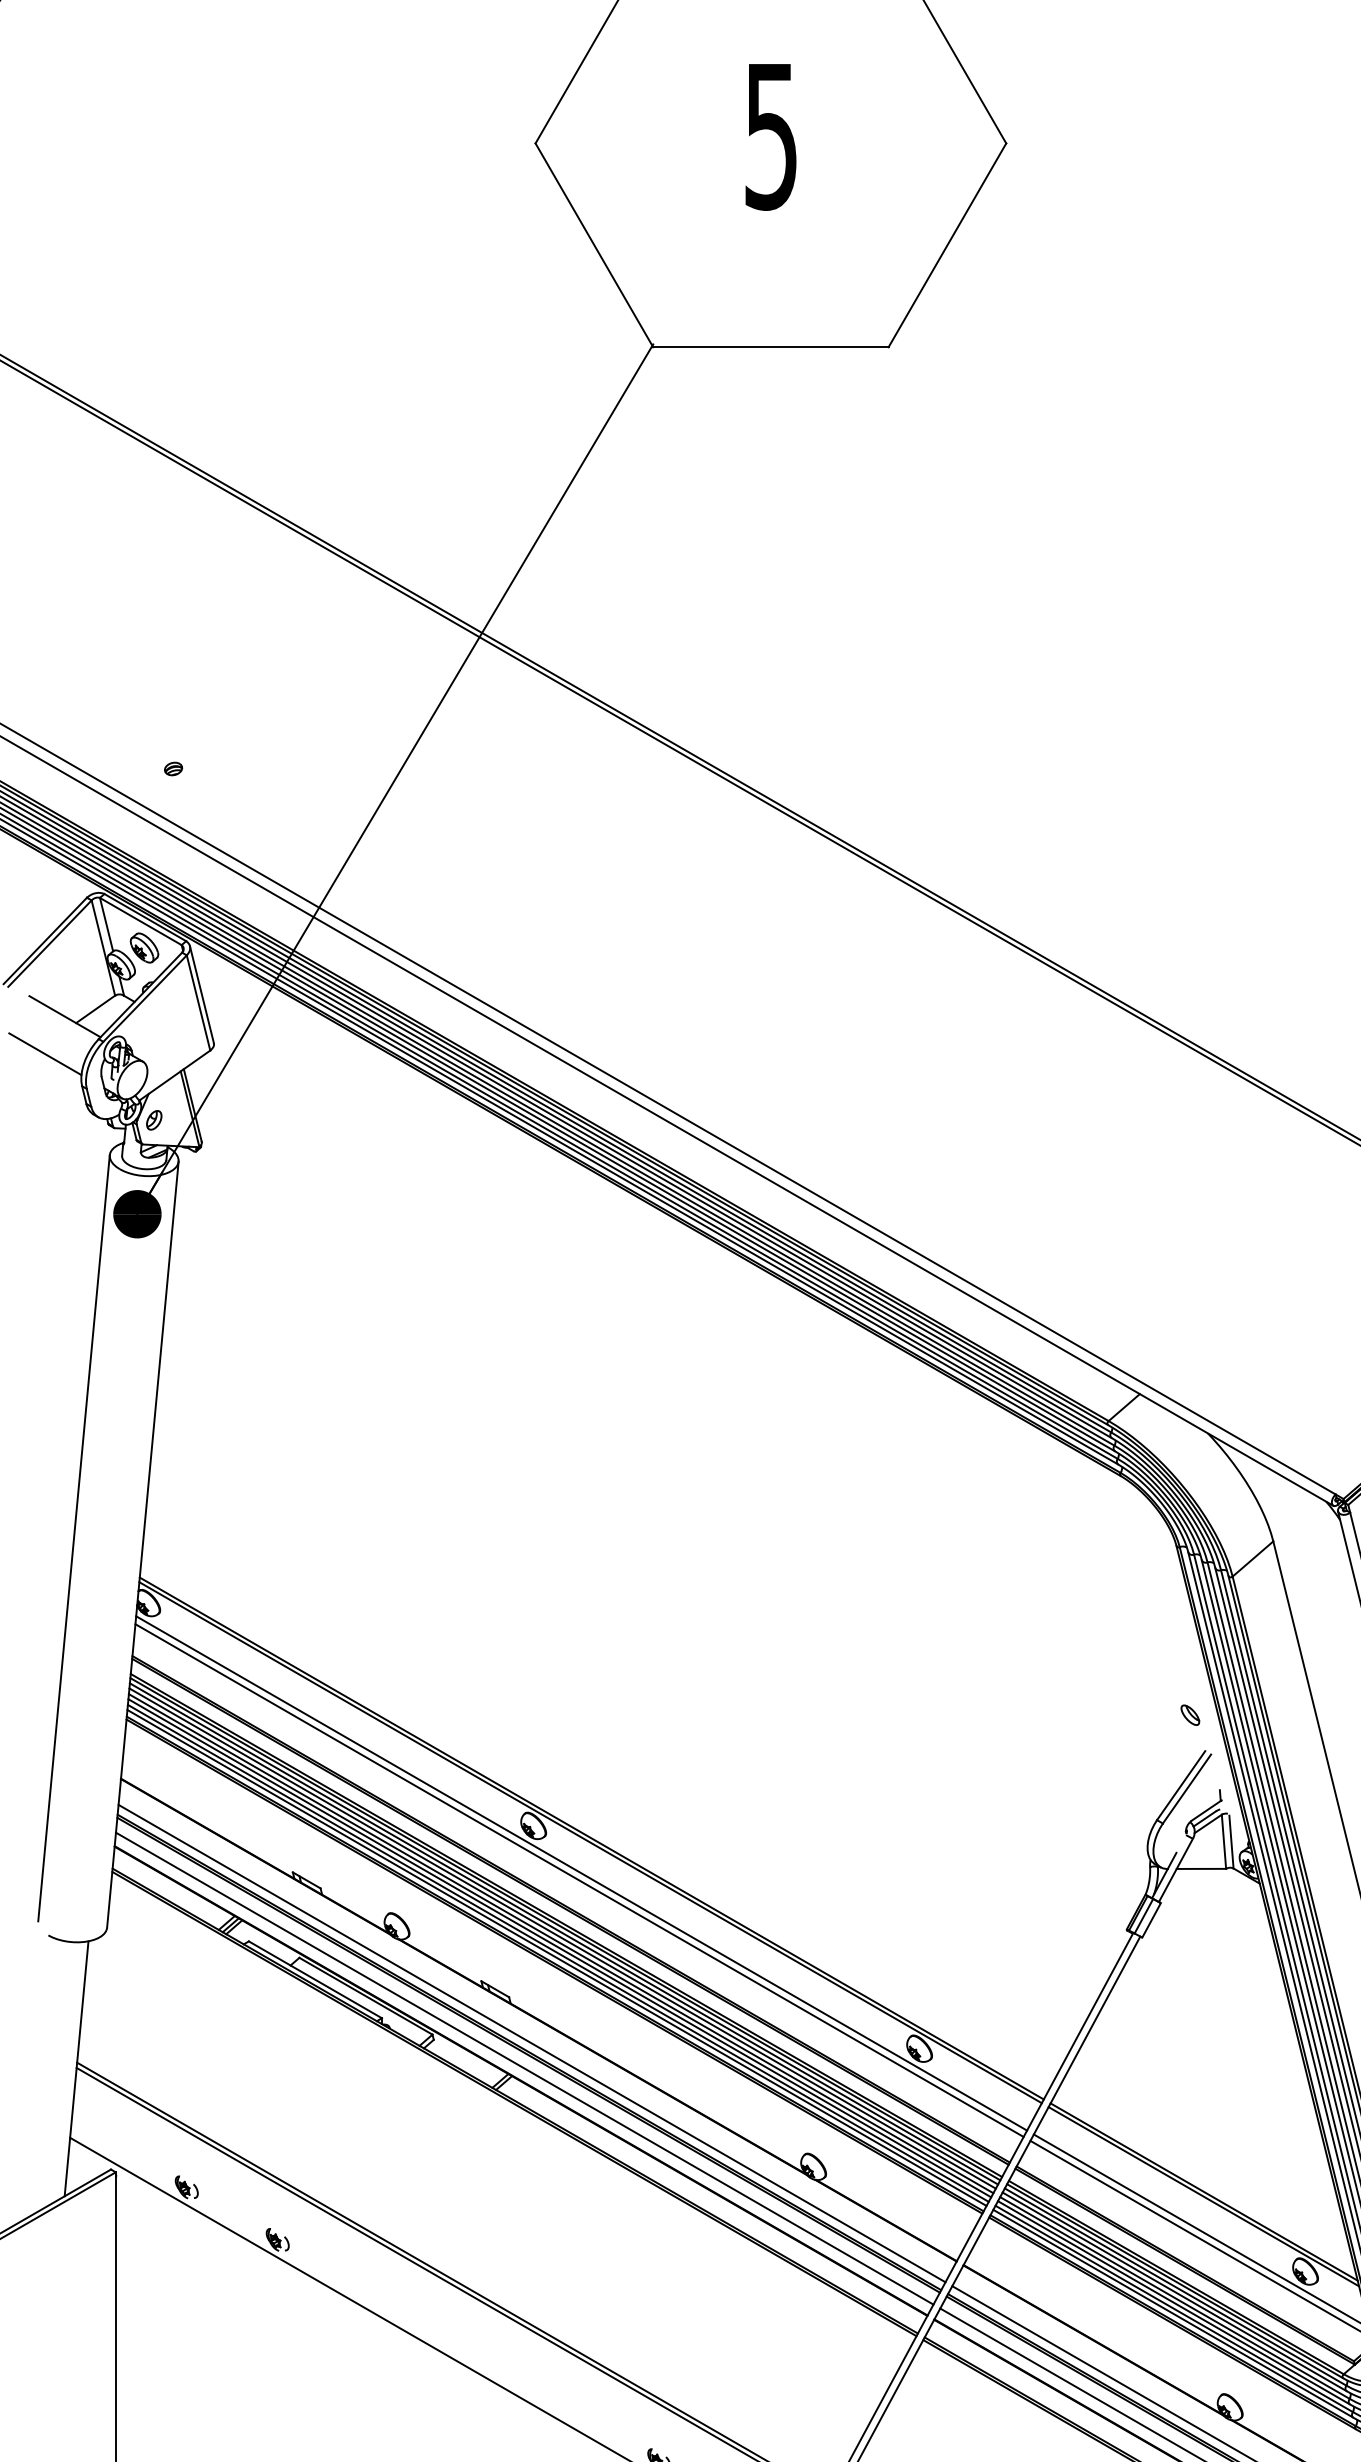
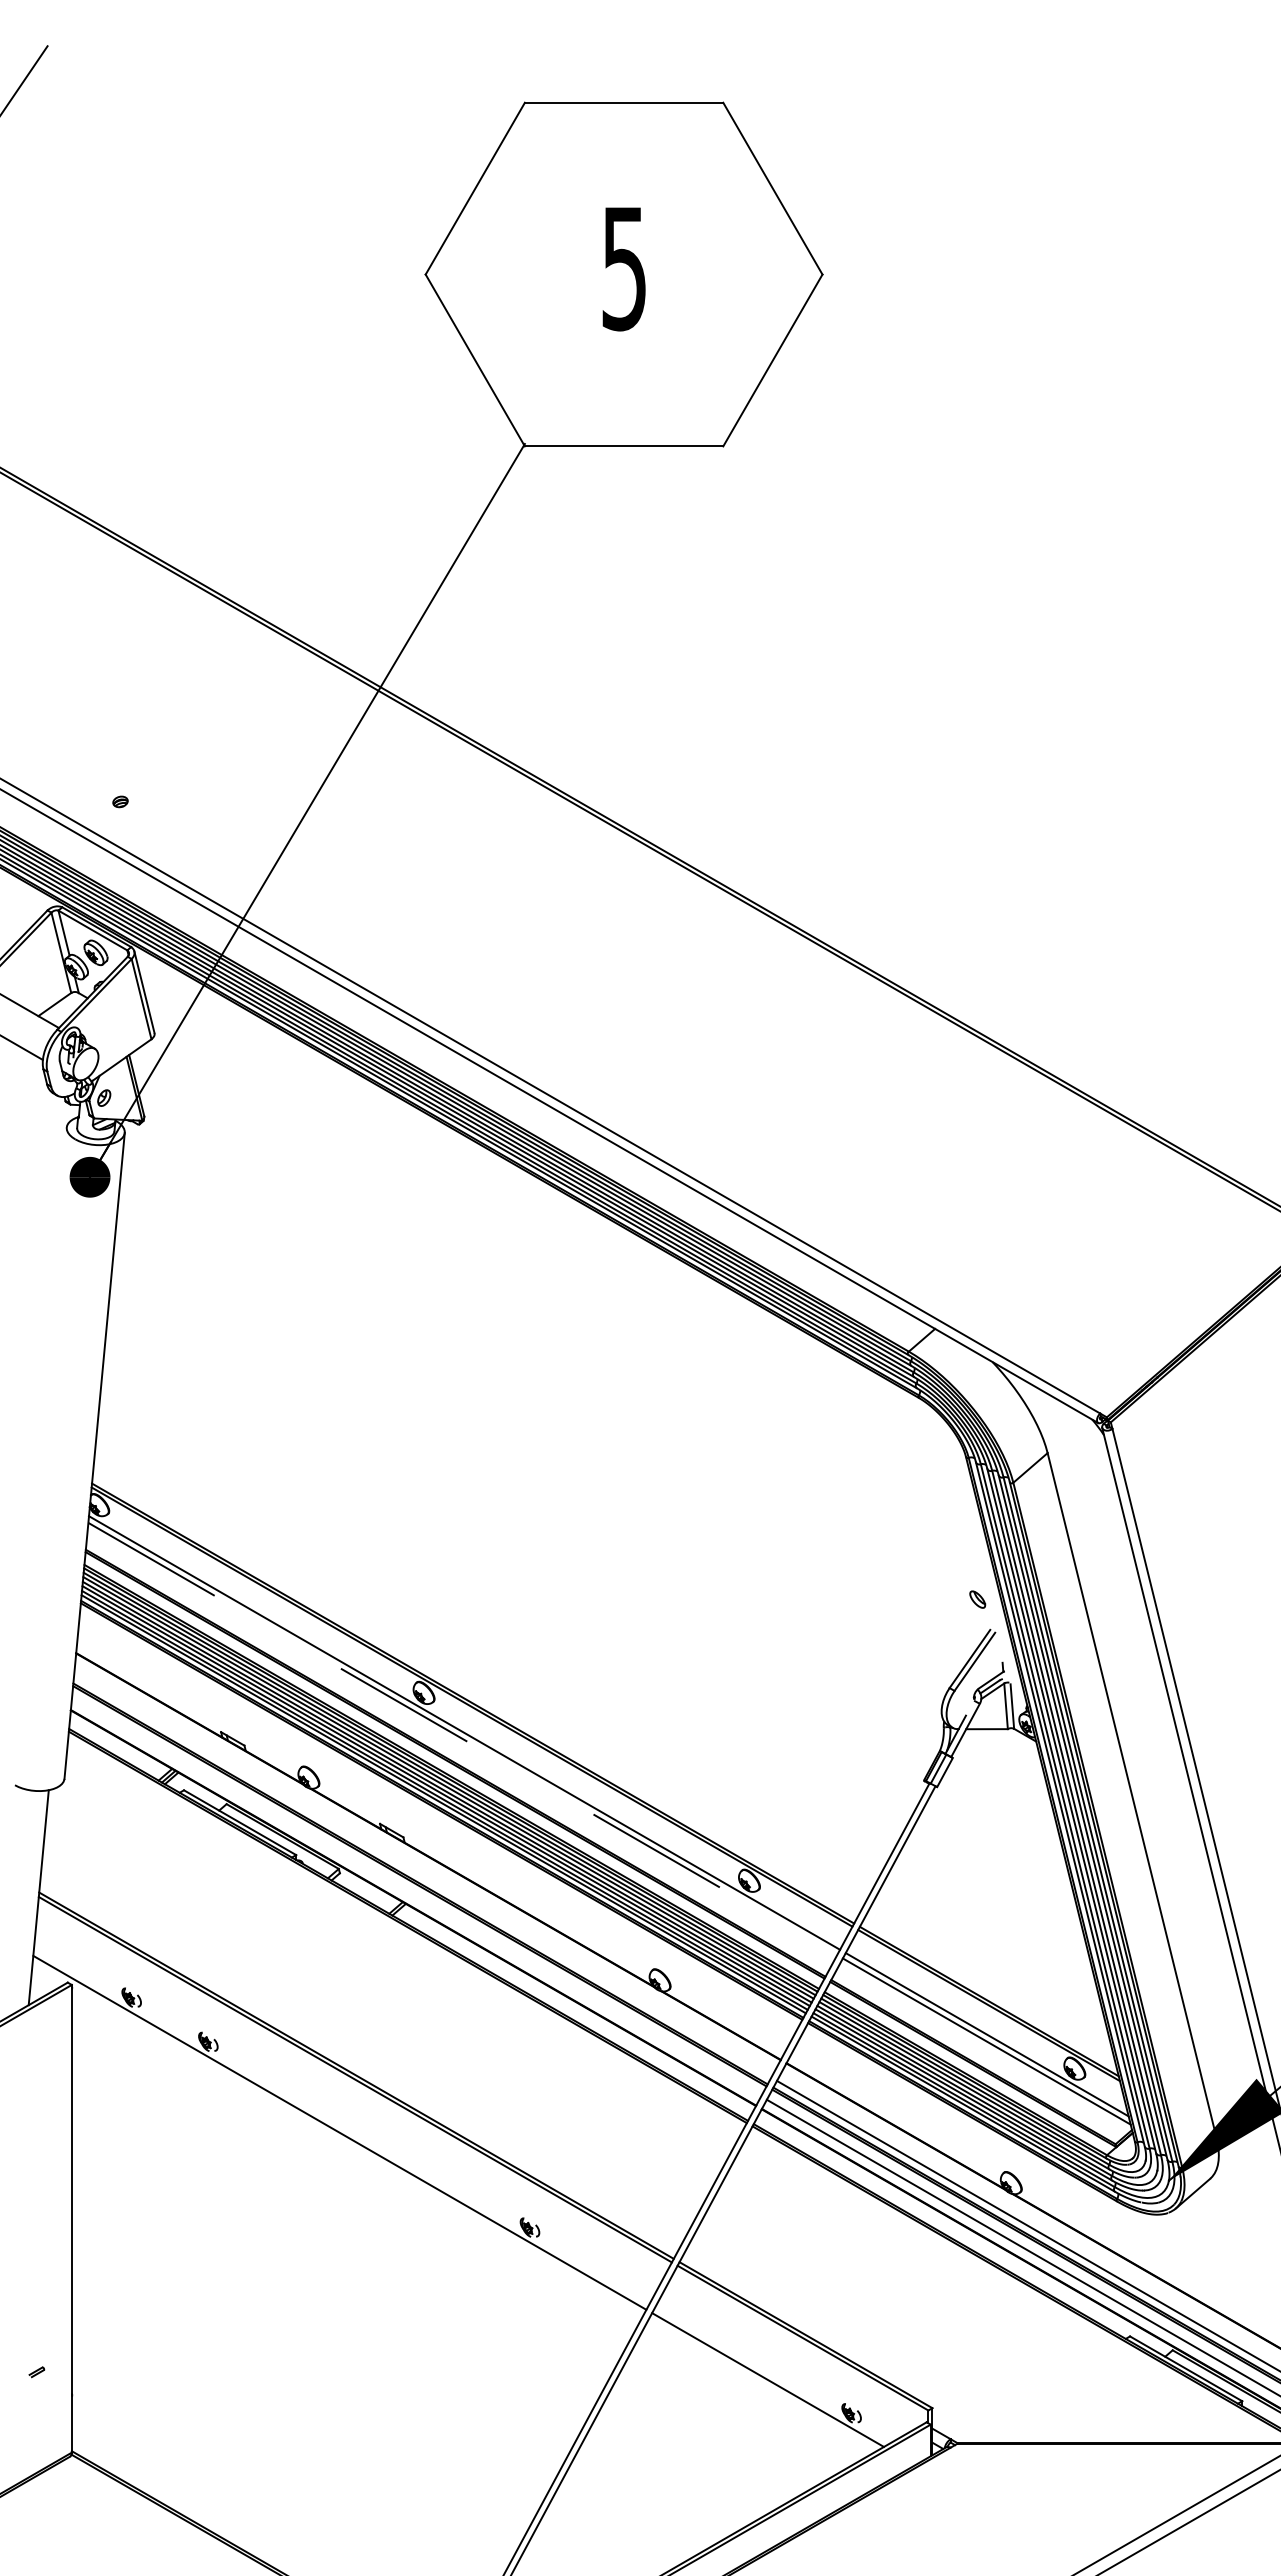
line: (73, 1538) -> (36, 1450), removed
line: (580, 1881) -> (463, 1739), solid -> dashed
line: (531, 2043) -> (422, 1876), removed
line: (524, 2068) -> (416, 1897), removed

